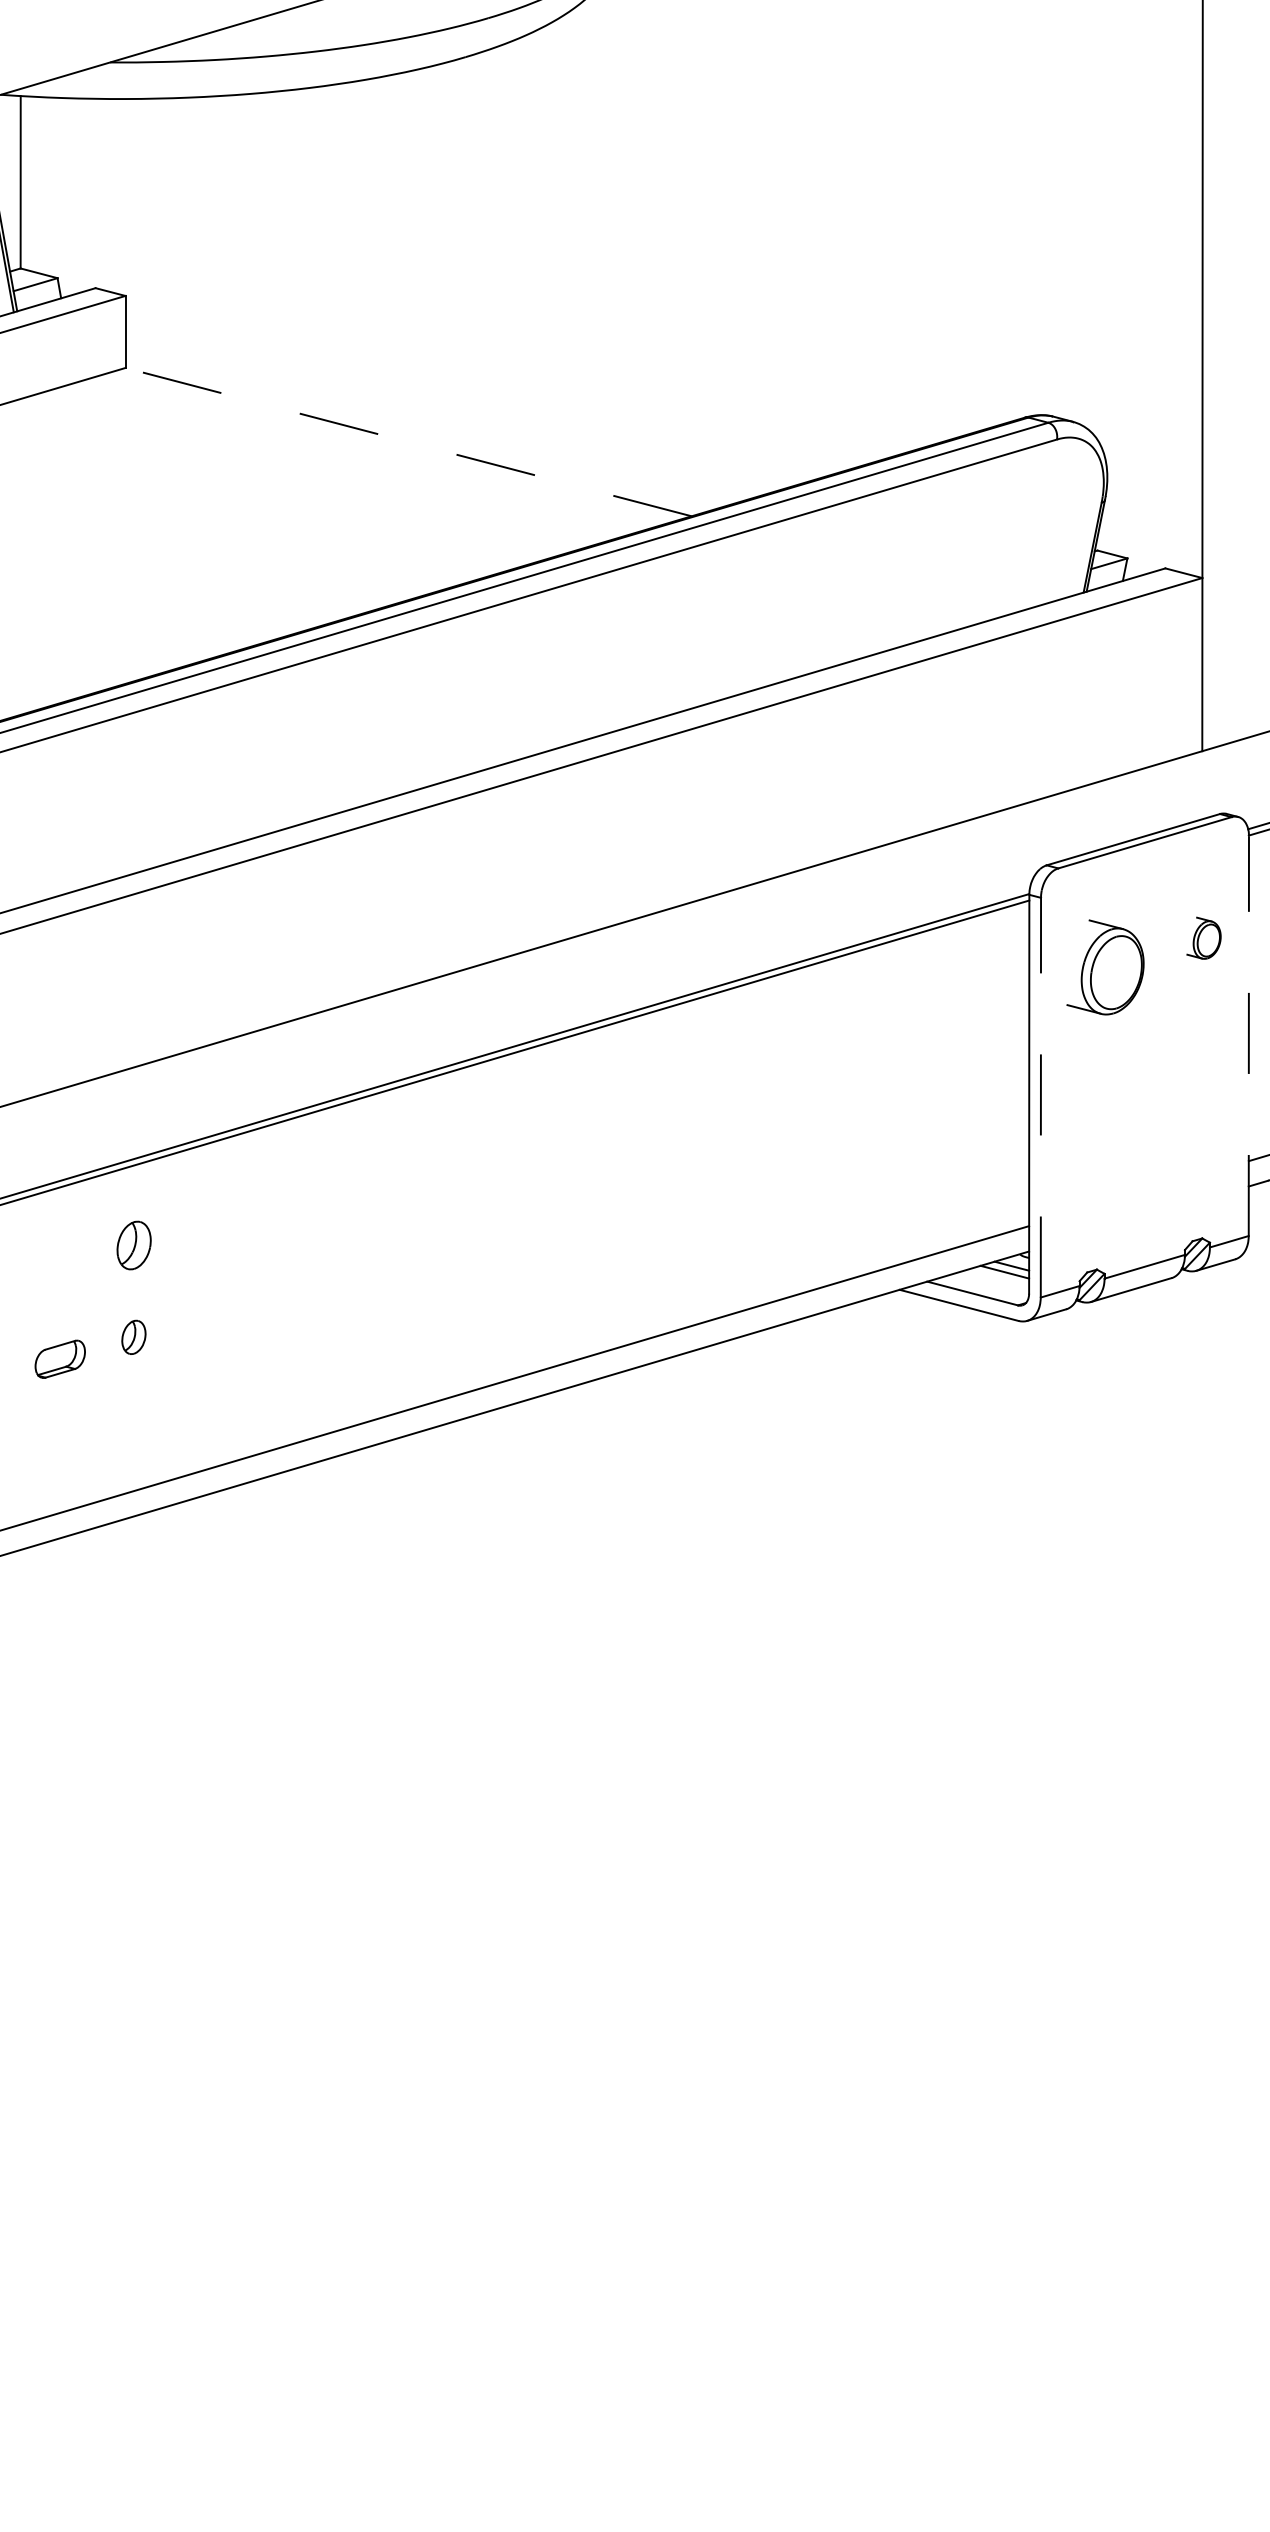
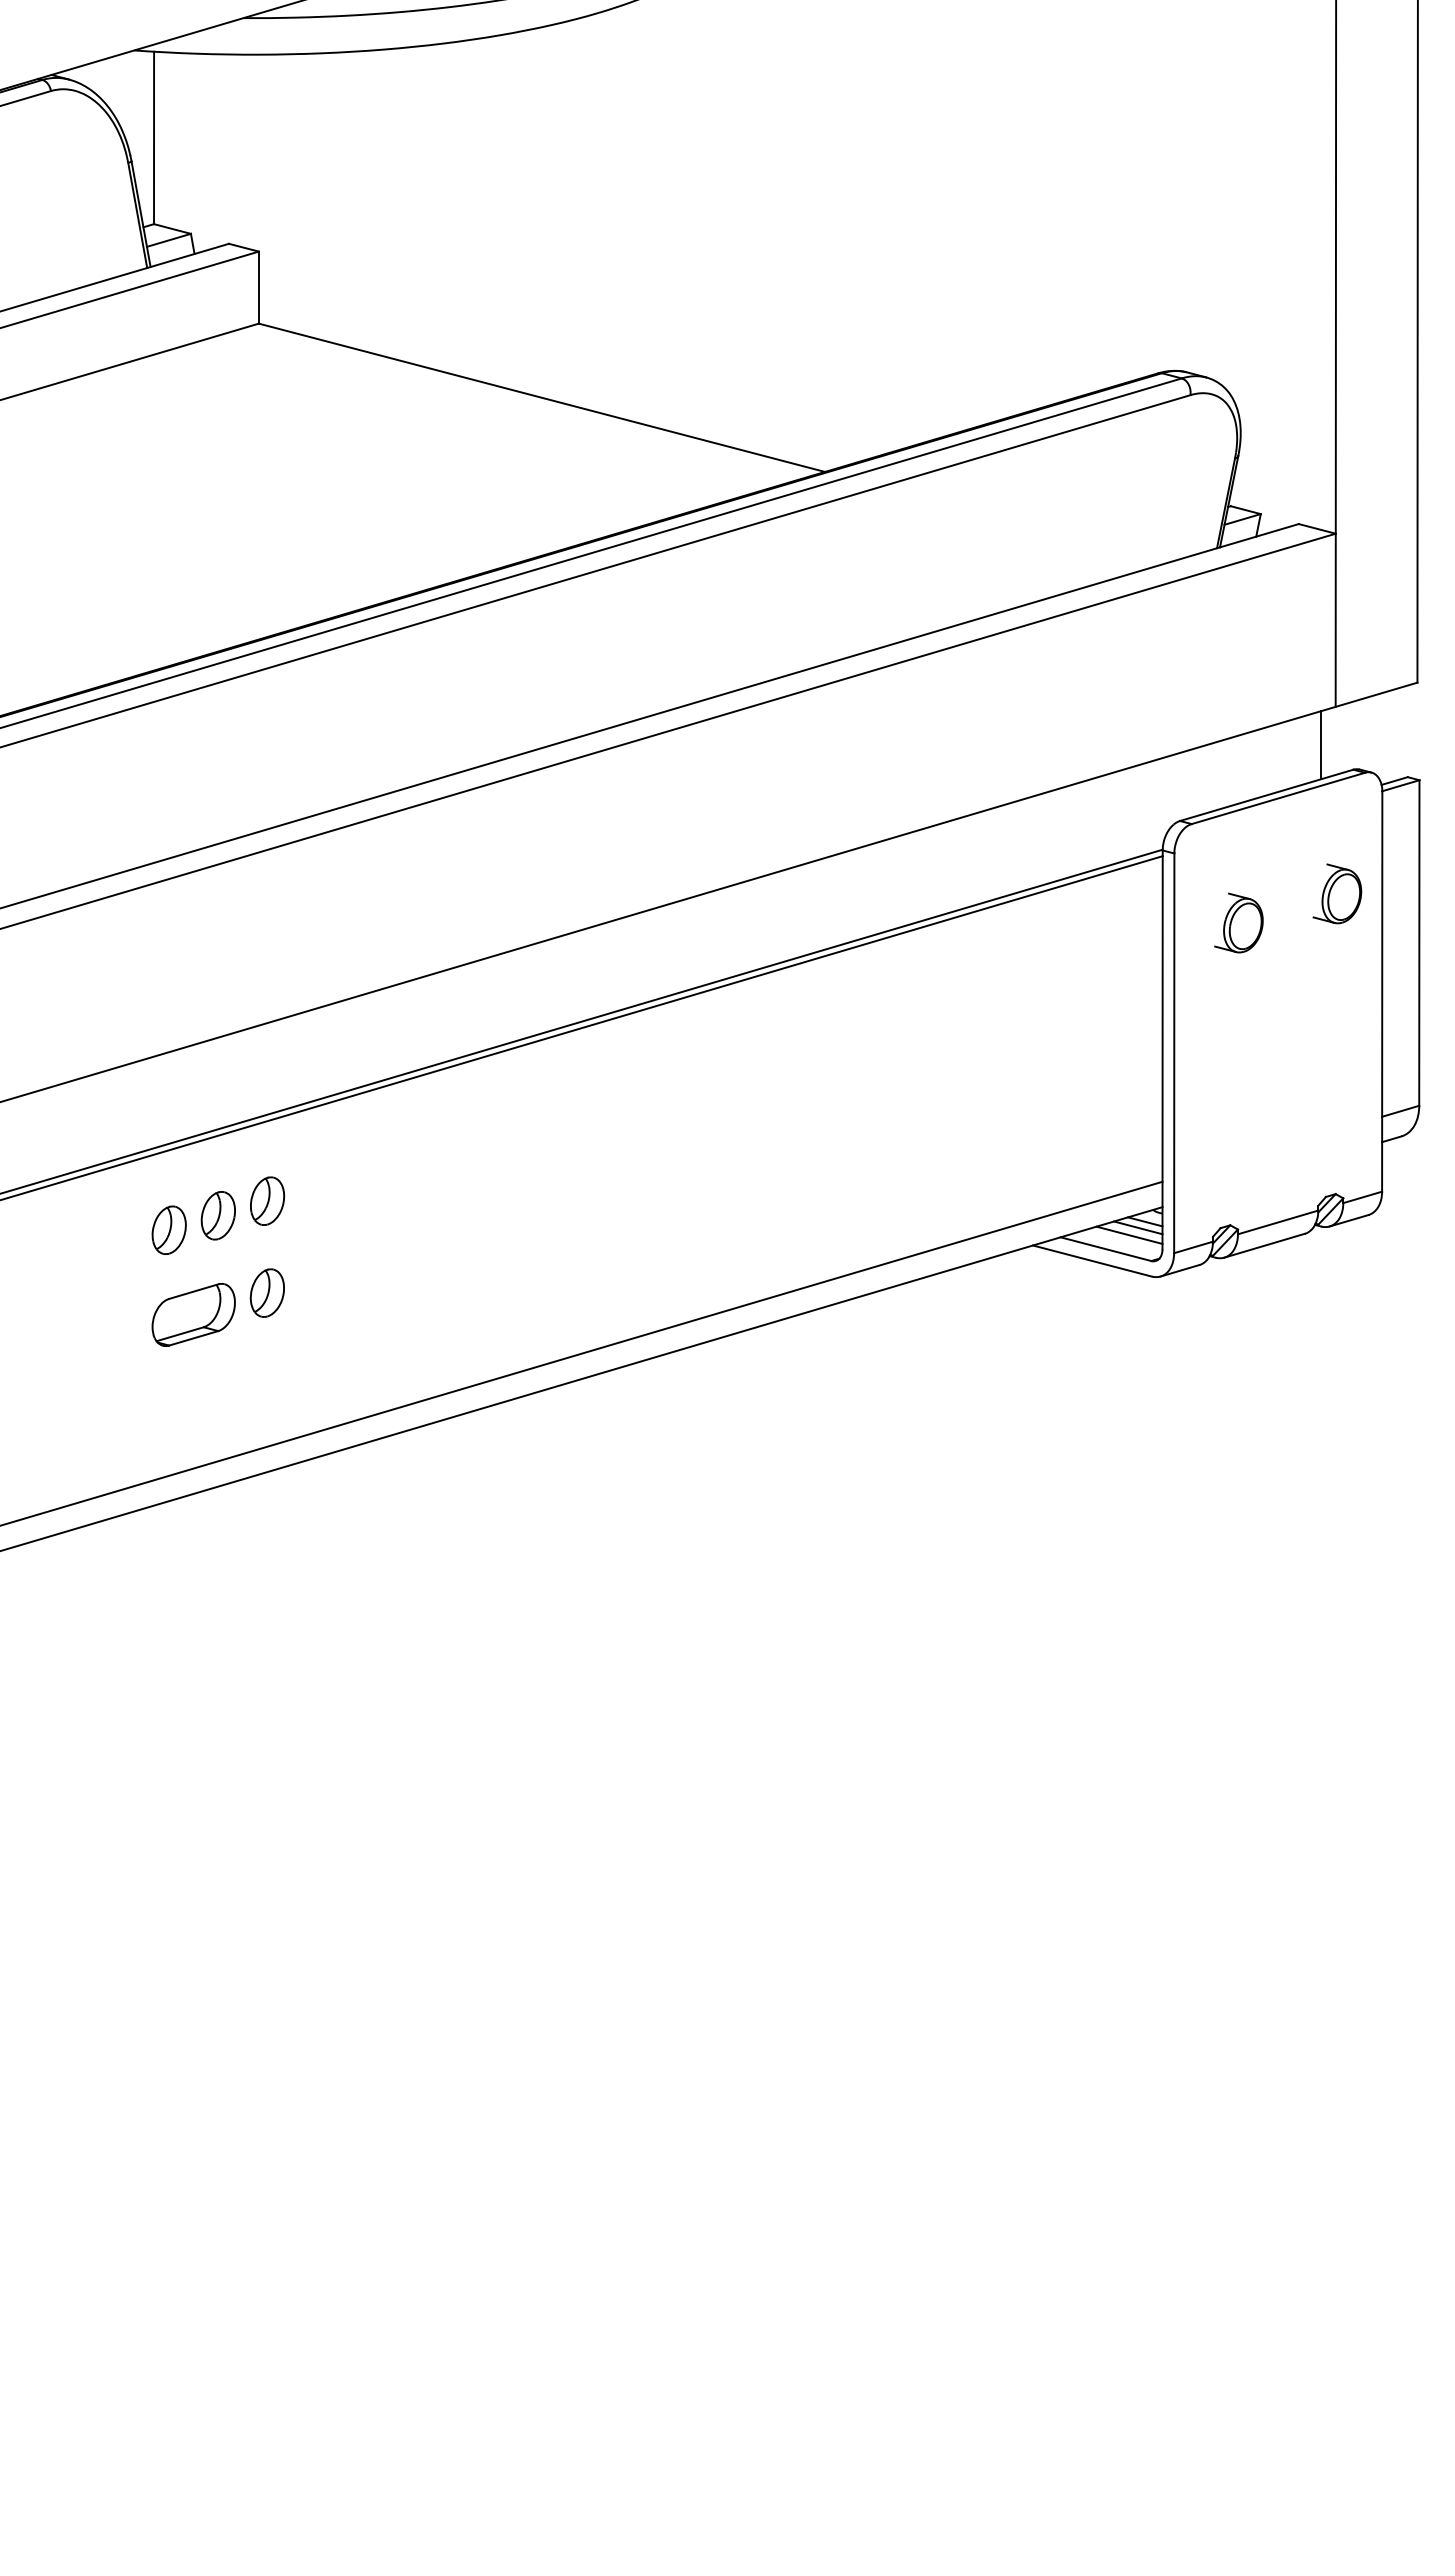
line: (408, 441) -> (541, 397), dashed -> solid
line: (1187, 789) -> (1320, 745), added
part: (1204, 937) -> (1337, 893), size x1.43
part: (1105, 966) -> (1238, 922), size x0.62
line: (1249, 1035) -> (1382, 991), dashed -> solid
line: (1041, 1097) -> (1174, 1053), dashed -> solid
part: (84, 1259) -> (217, 1215), added
part: (35, 1273) -> (168, 1229), added
line: (996, 1278) -> (1129, 1234), added
part: (133, 1336) -> (266, 1292), size x1.43
part: (60, 1358) -> (193, 1314), size x1.67

